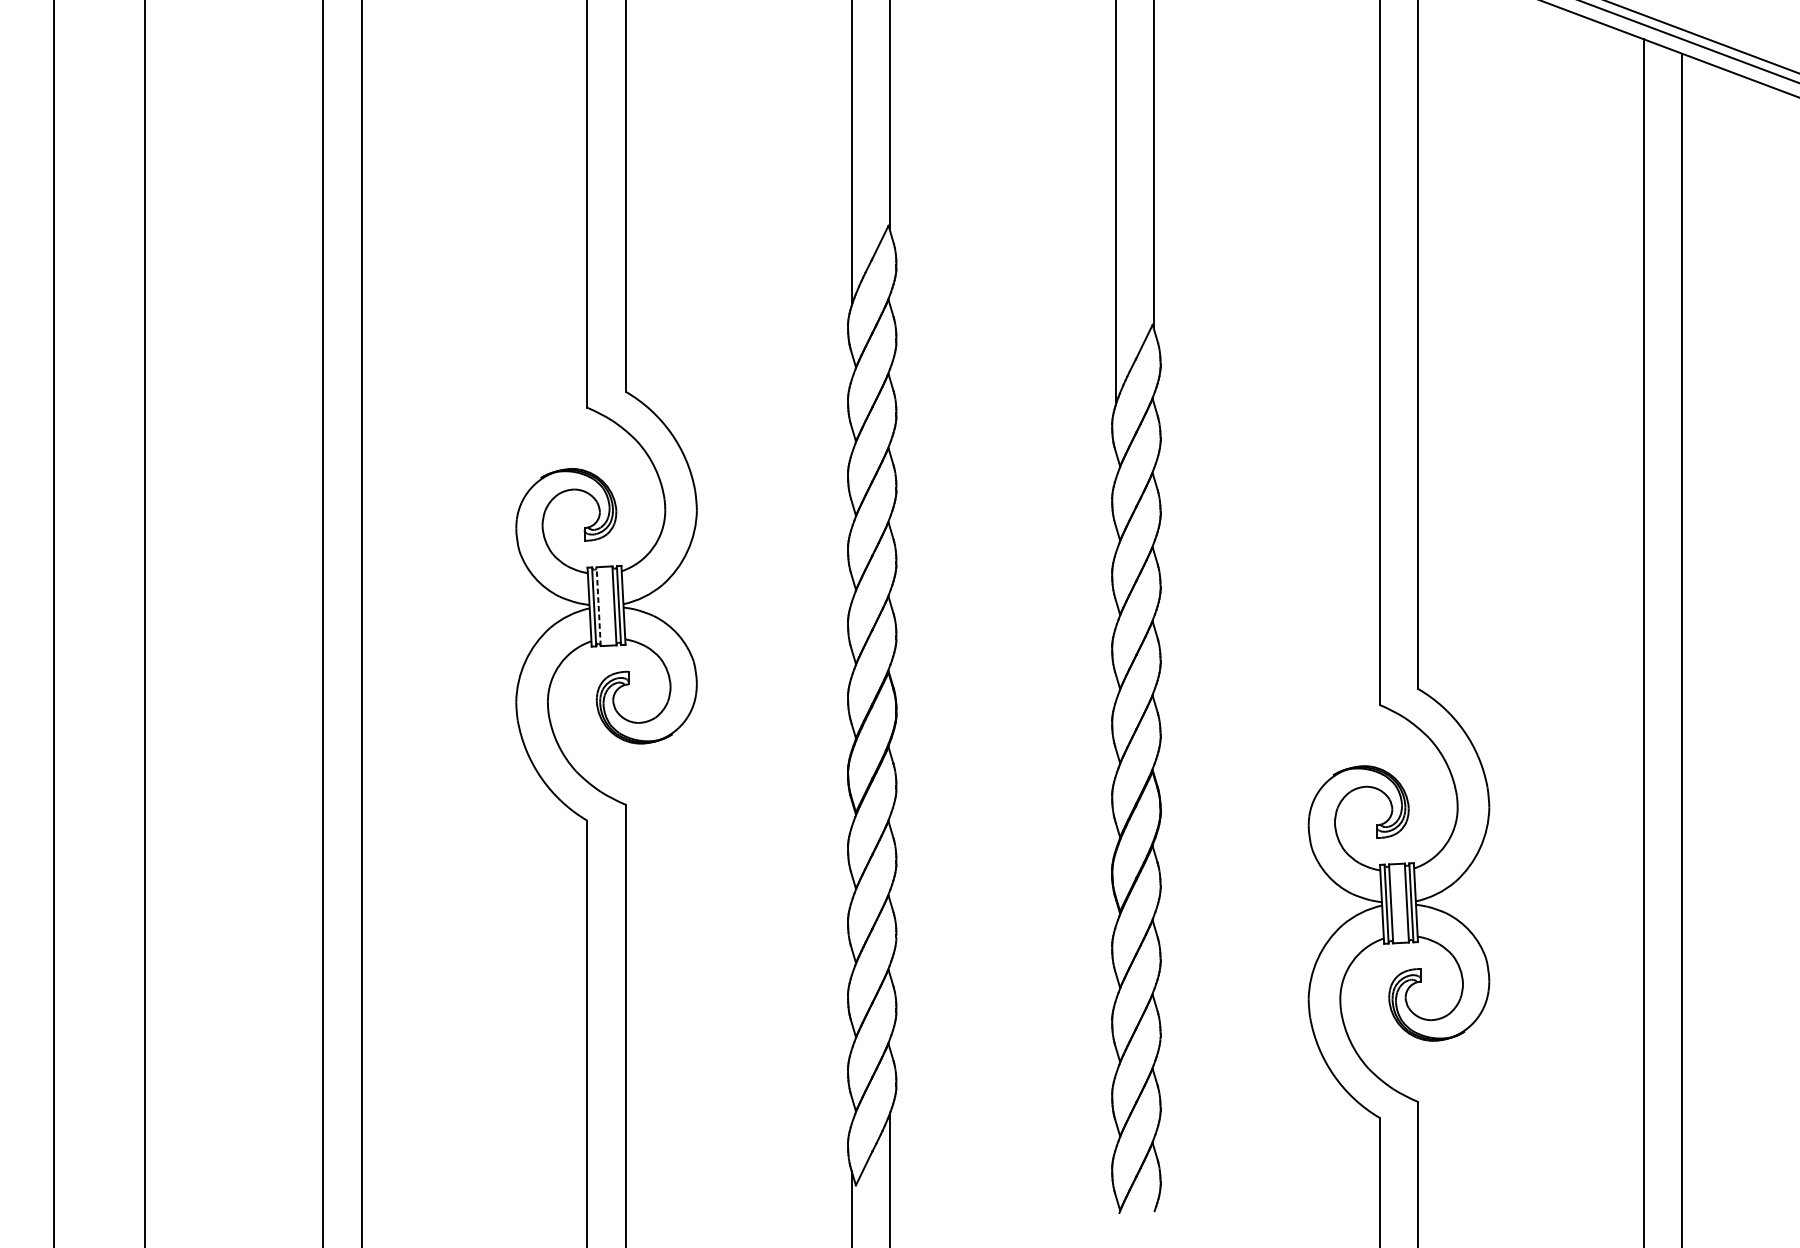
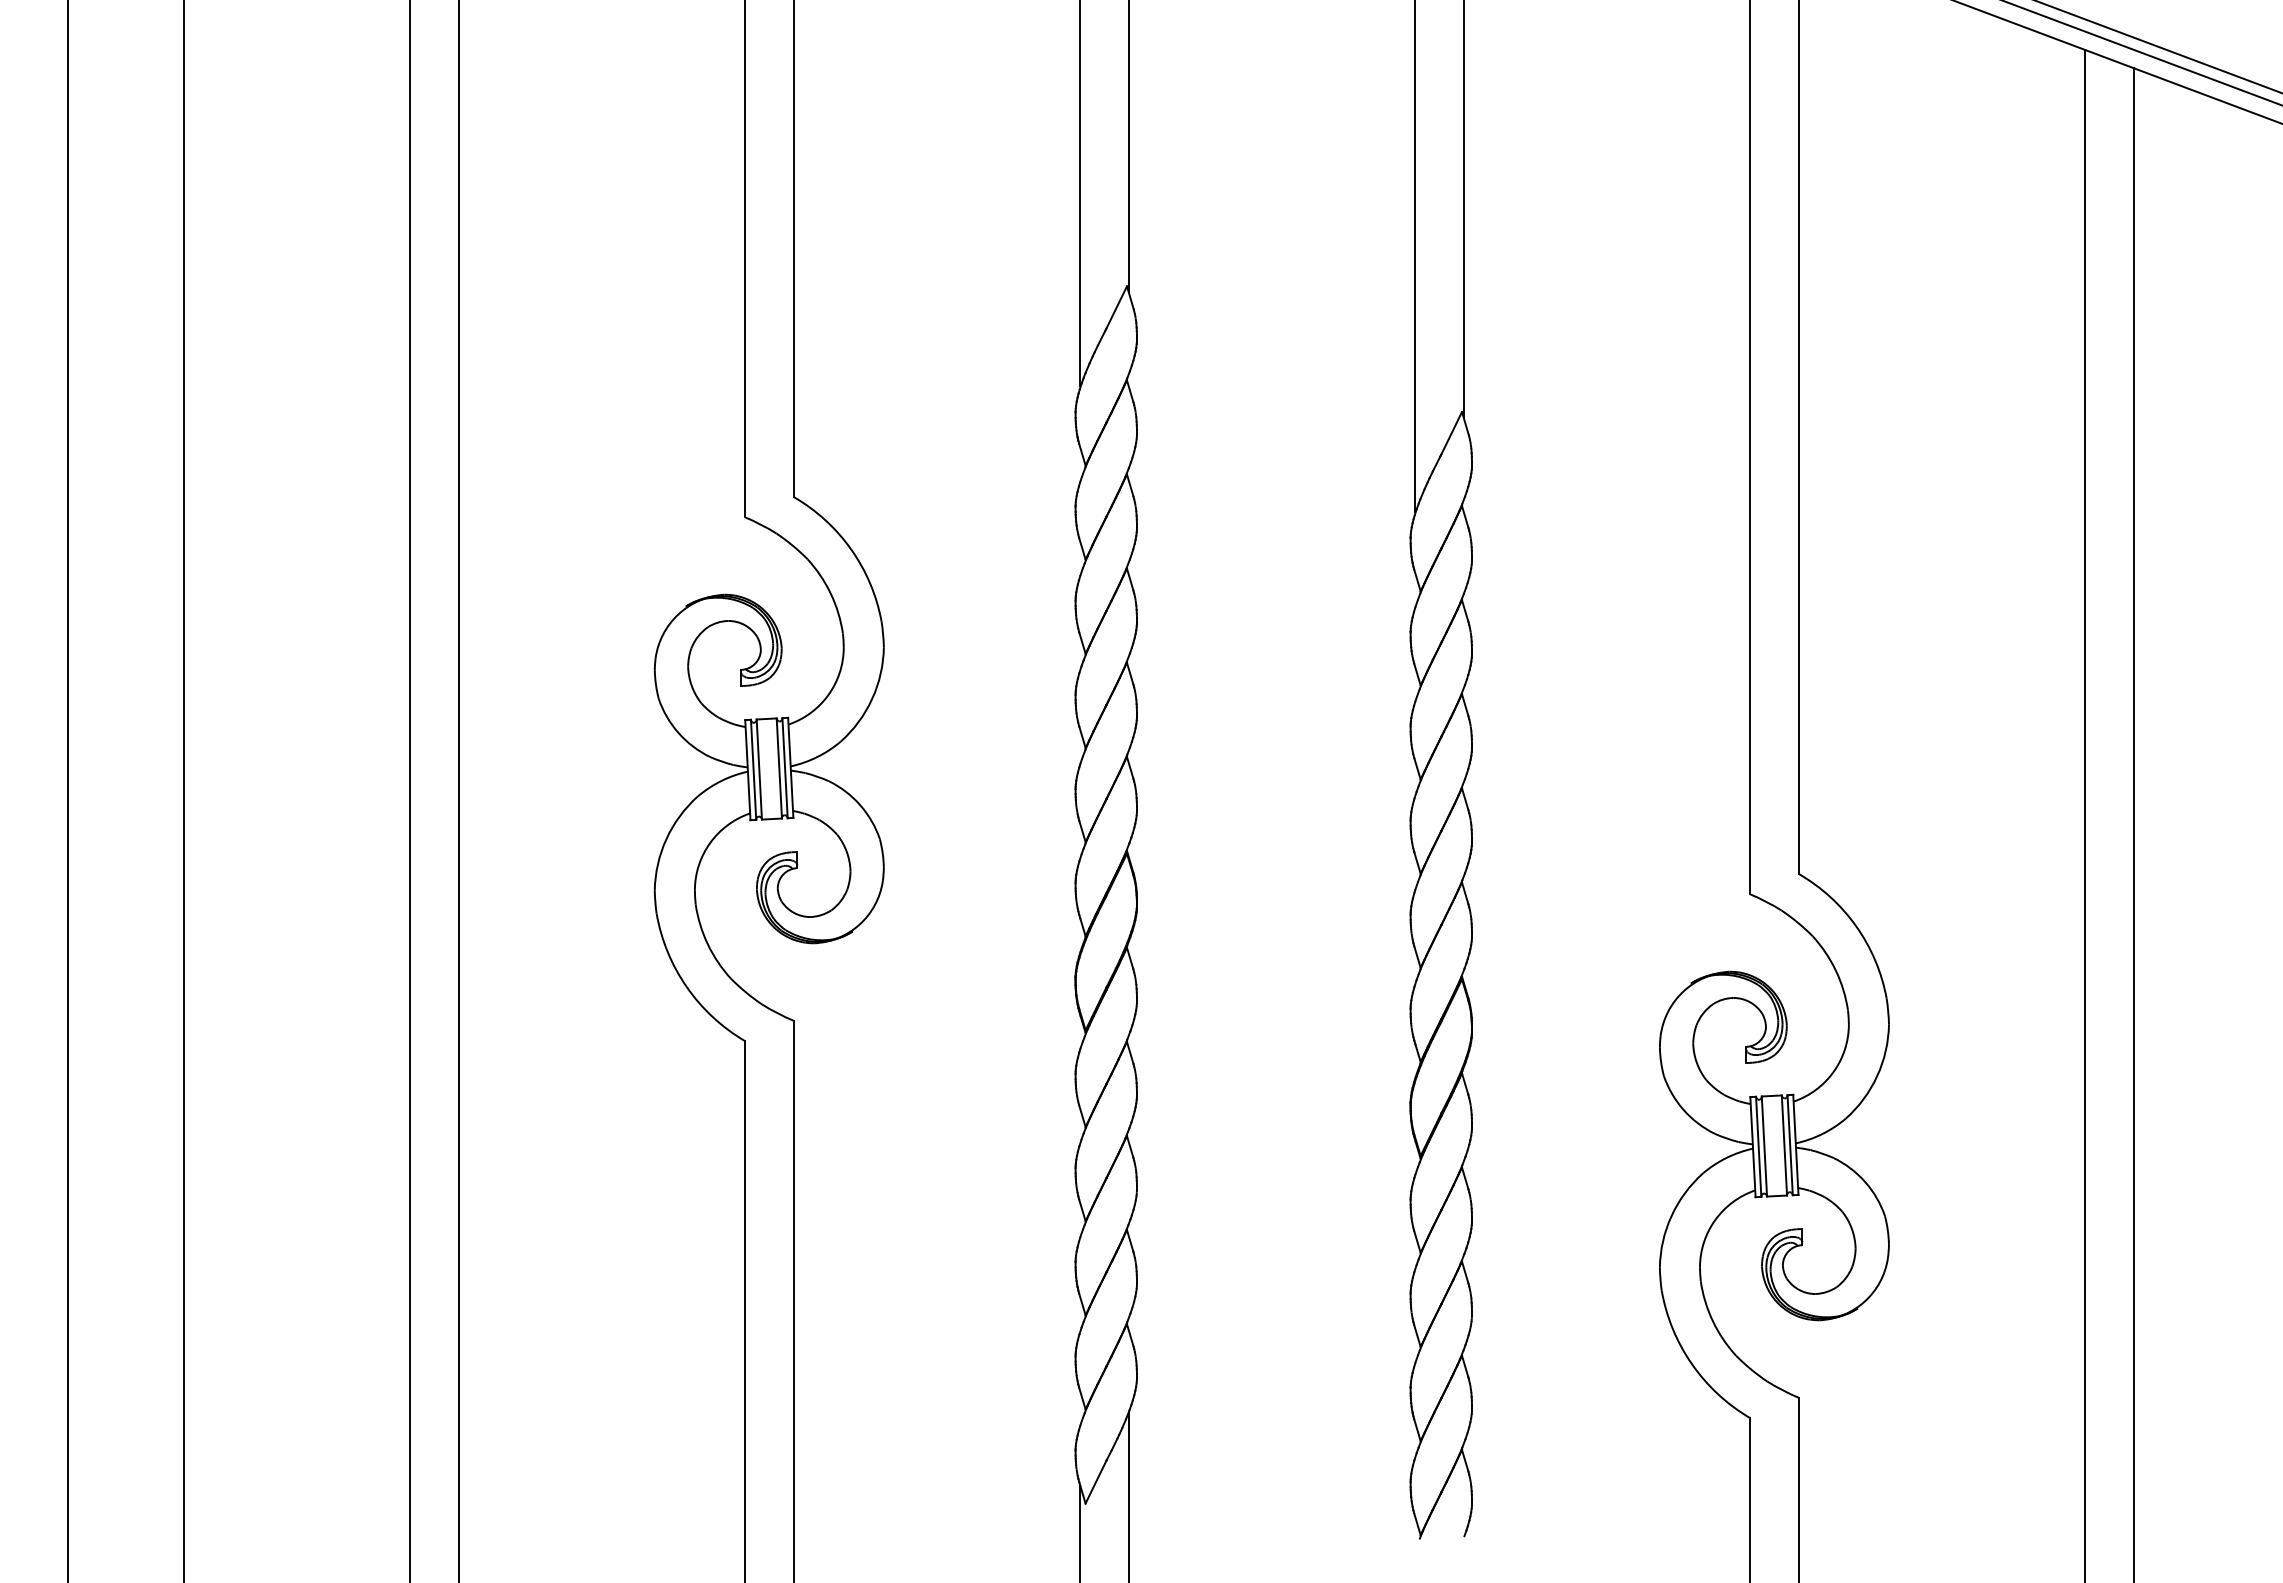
line: (598, 606) -> (759, 769), dashed -> solid

